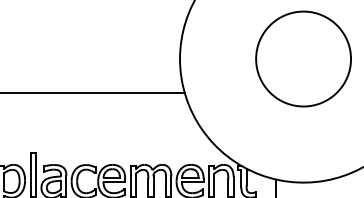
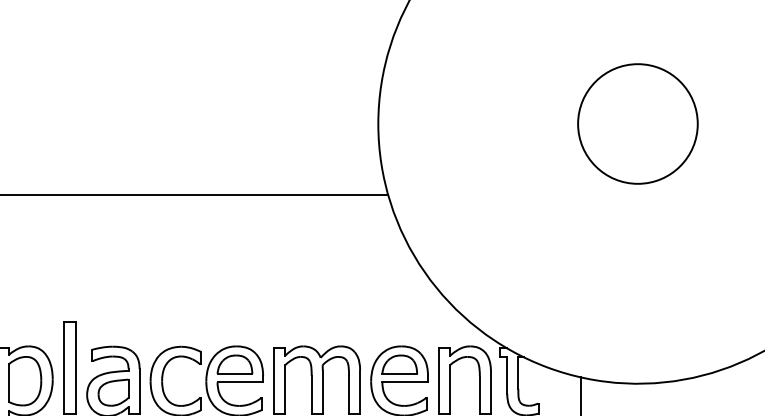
circle: (303, 58) -> (637, 122), size x0.6

